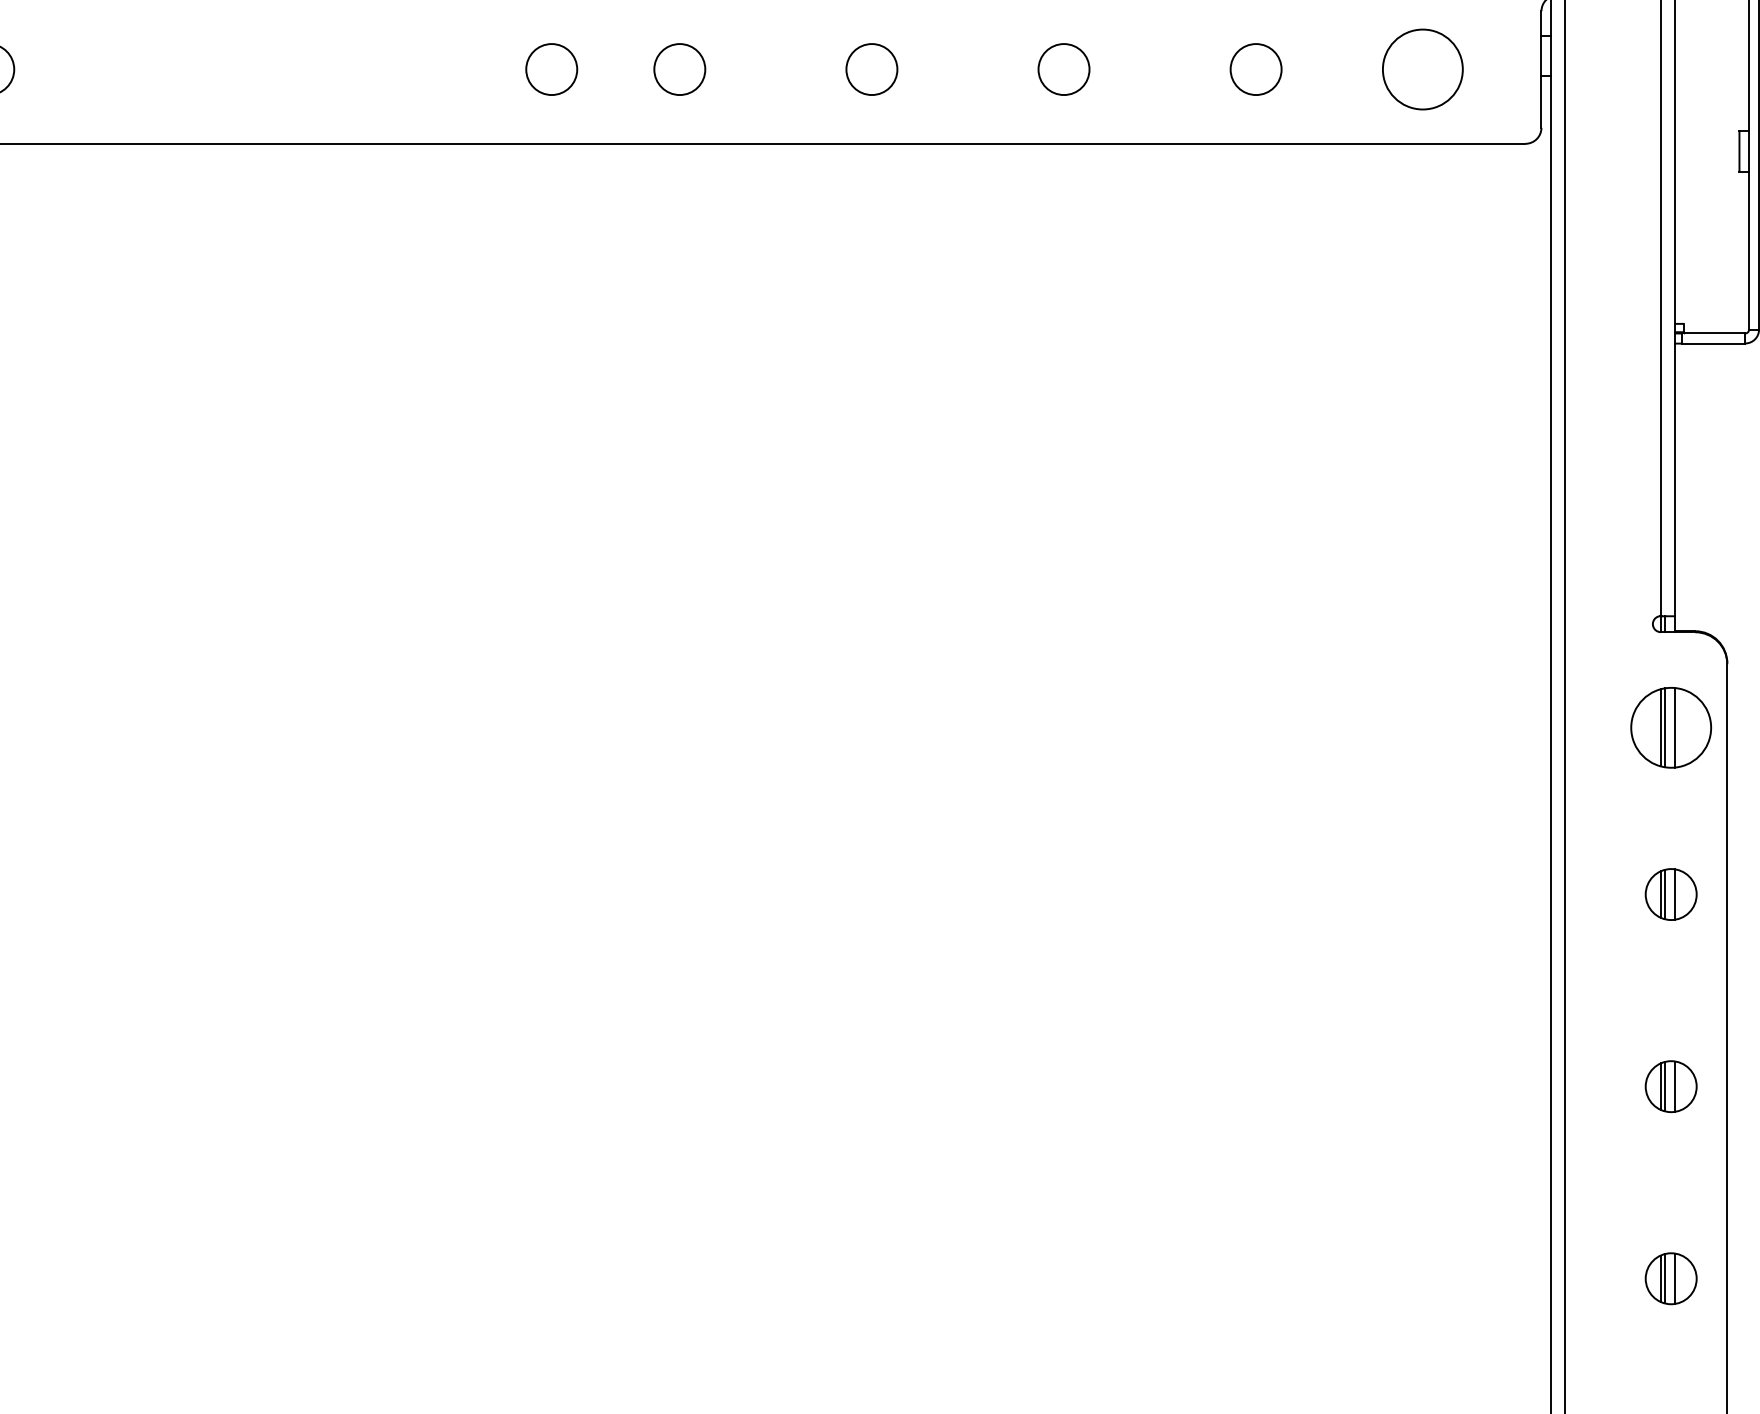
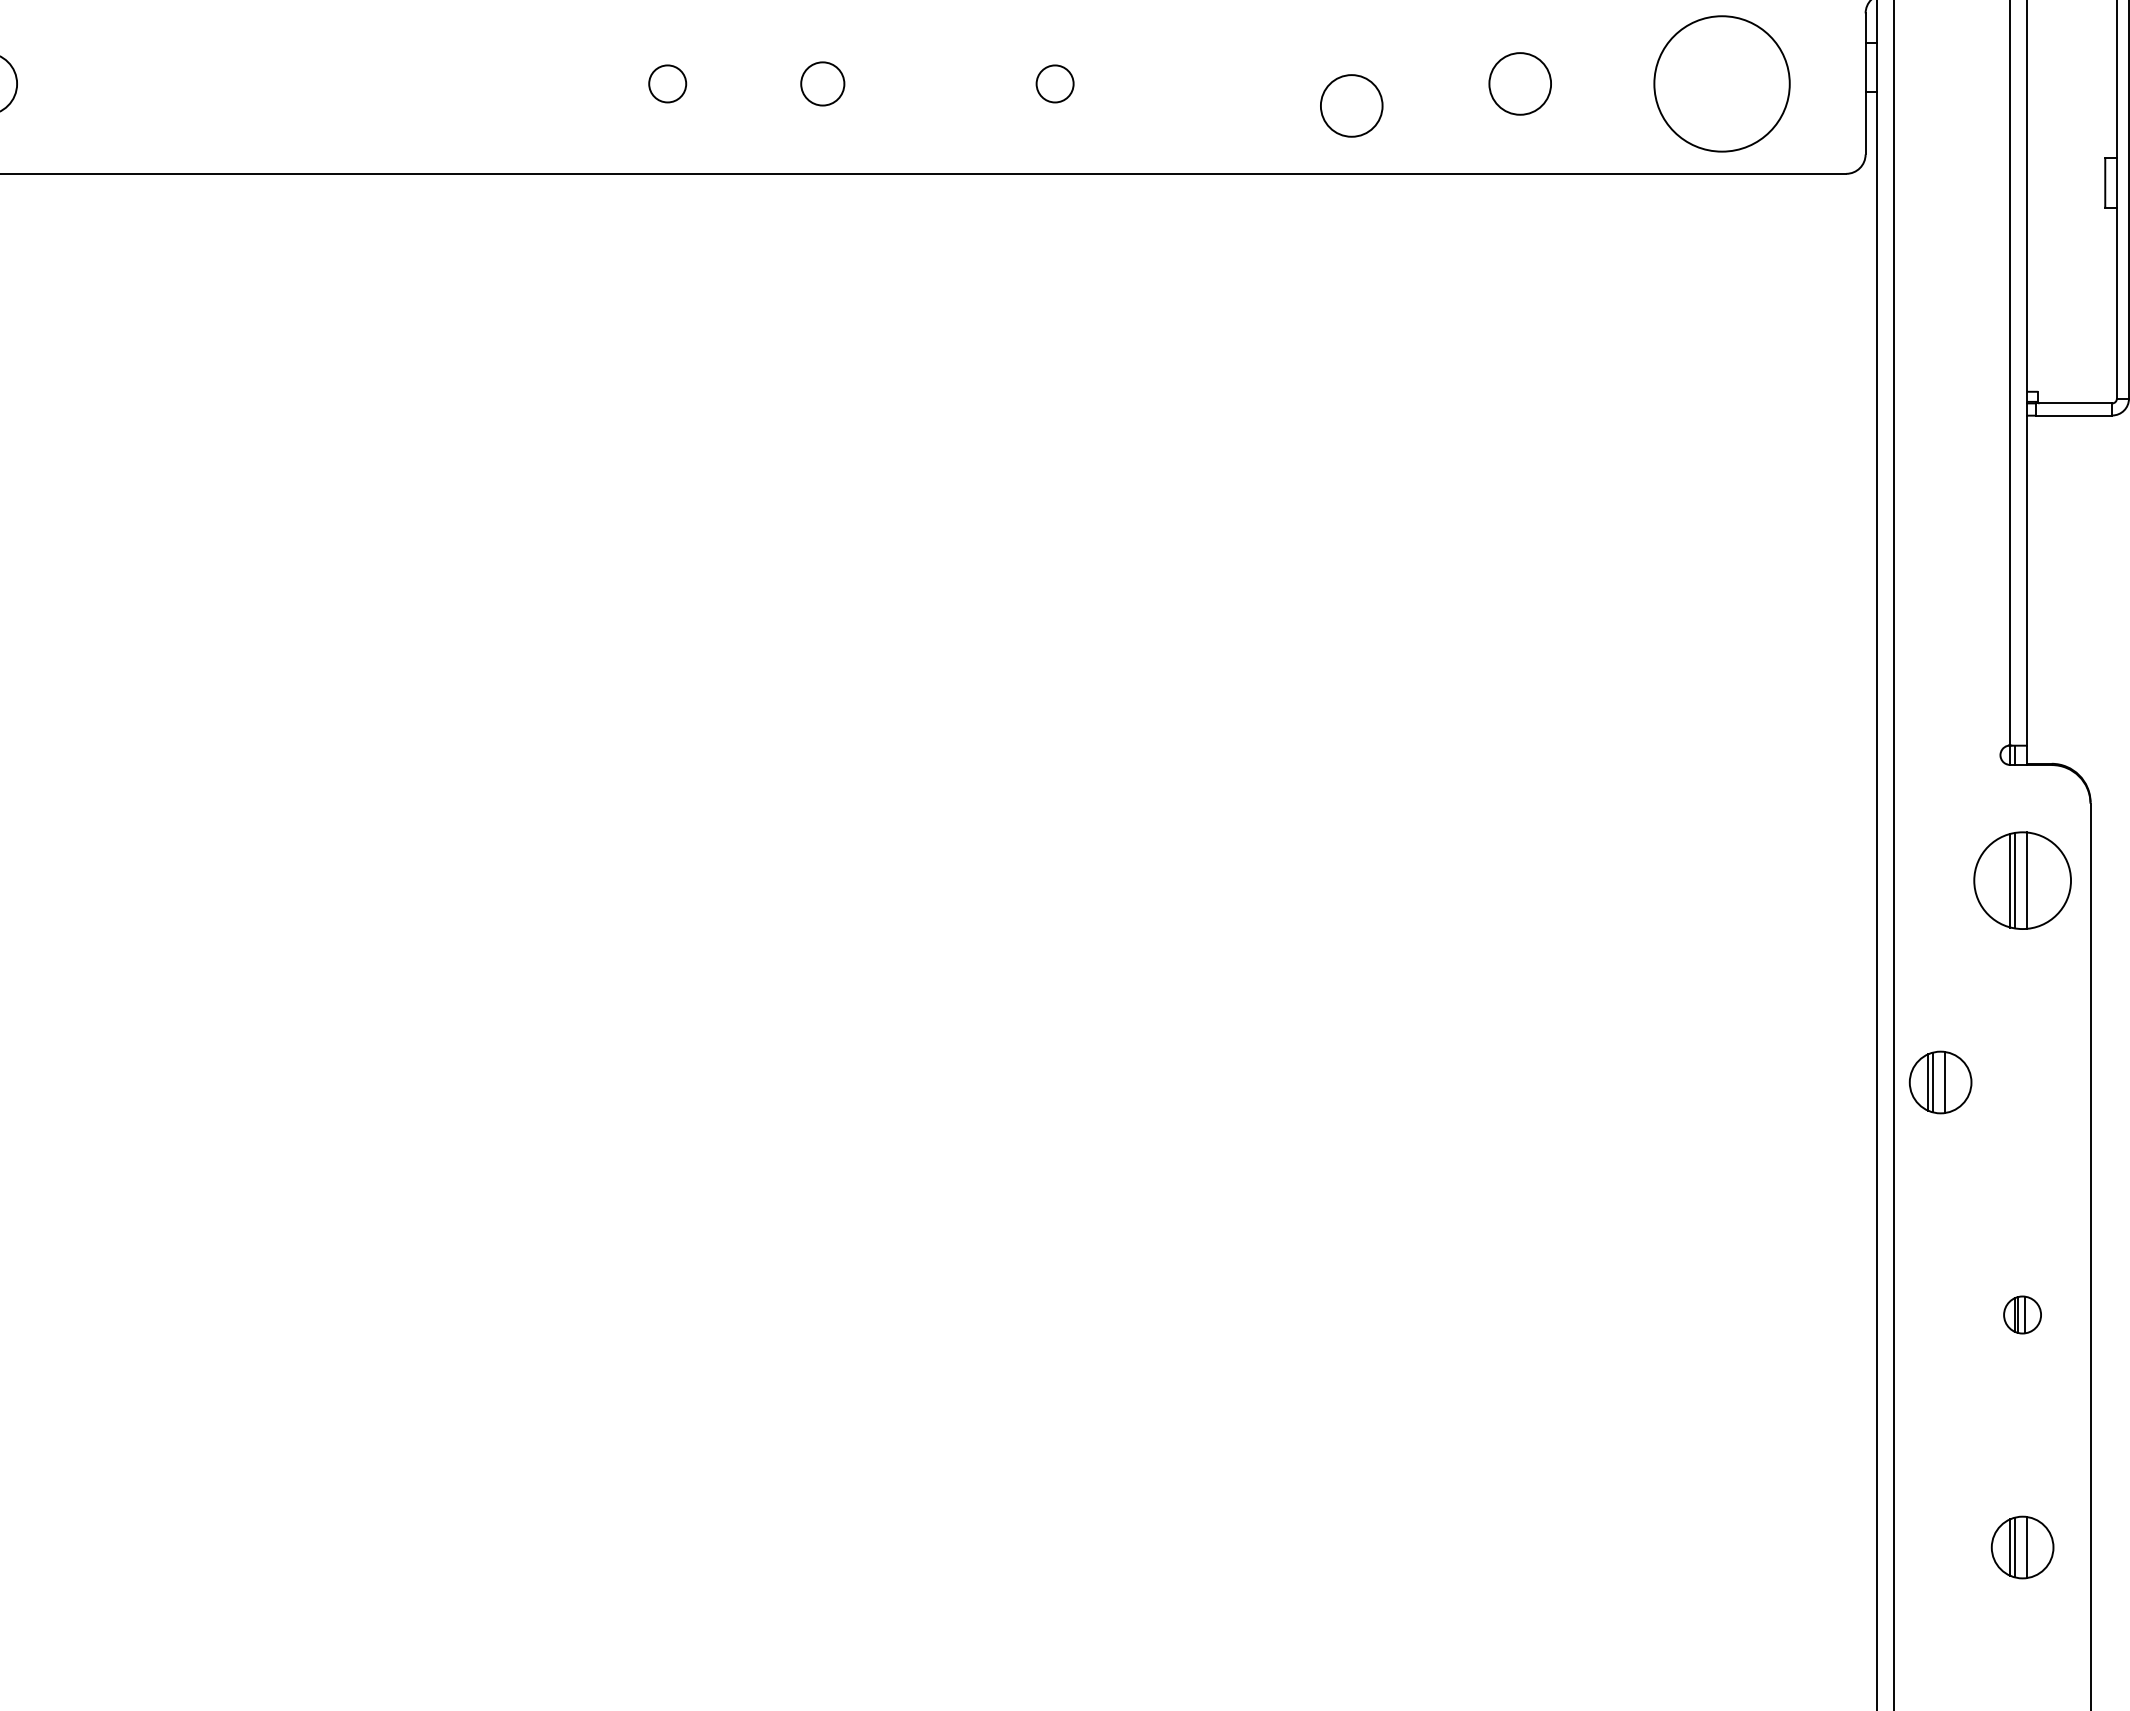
circle: (551, 69) -> (667, 83), size x0.6
circle: (679, 69) -> (822, 83), size x0.7
circle: (871, 69) -> (1054, 83), size x0.6
circle: (1063, 69) -> (1351, 105), moved
circle: (1422, 69) -> (1721, 83), size x1.4
part: (1671, 894) -> (1940, 1082), moved
part: (1671, 1086) -> (2022, 1314), size x0.6

